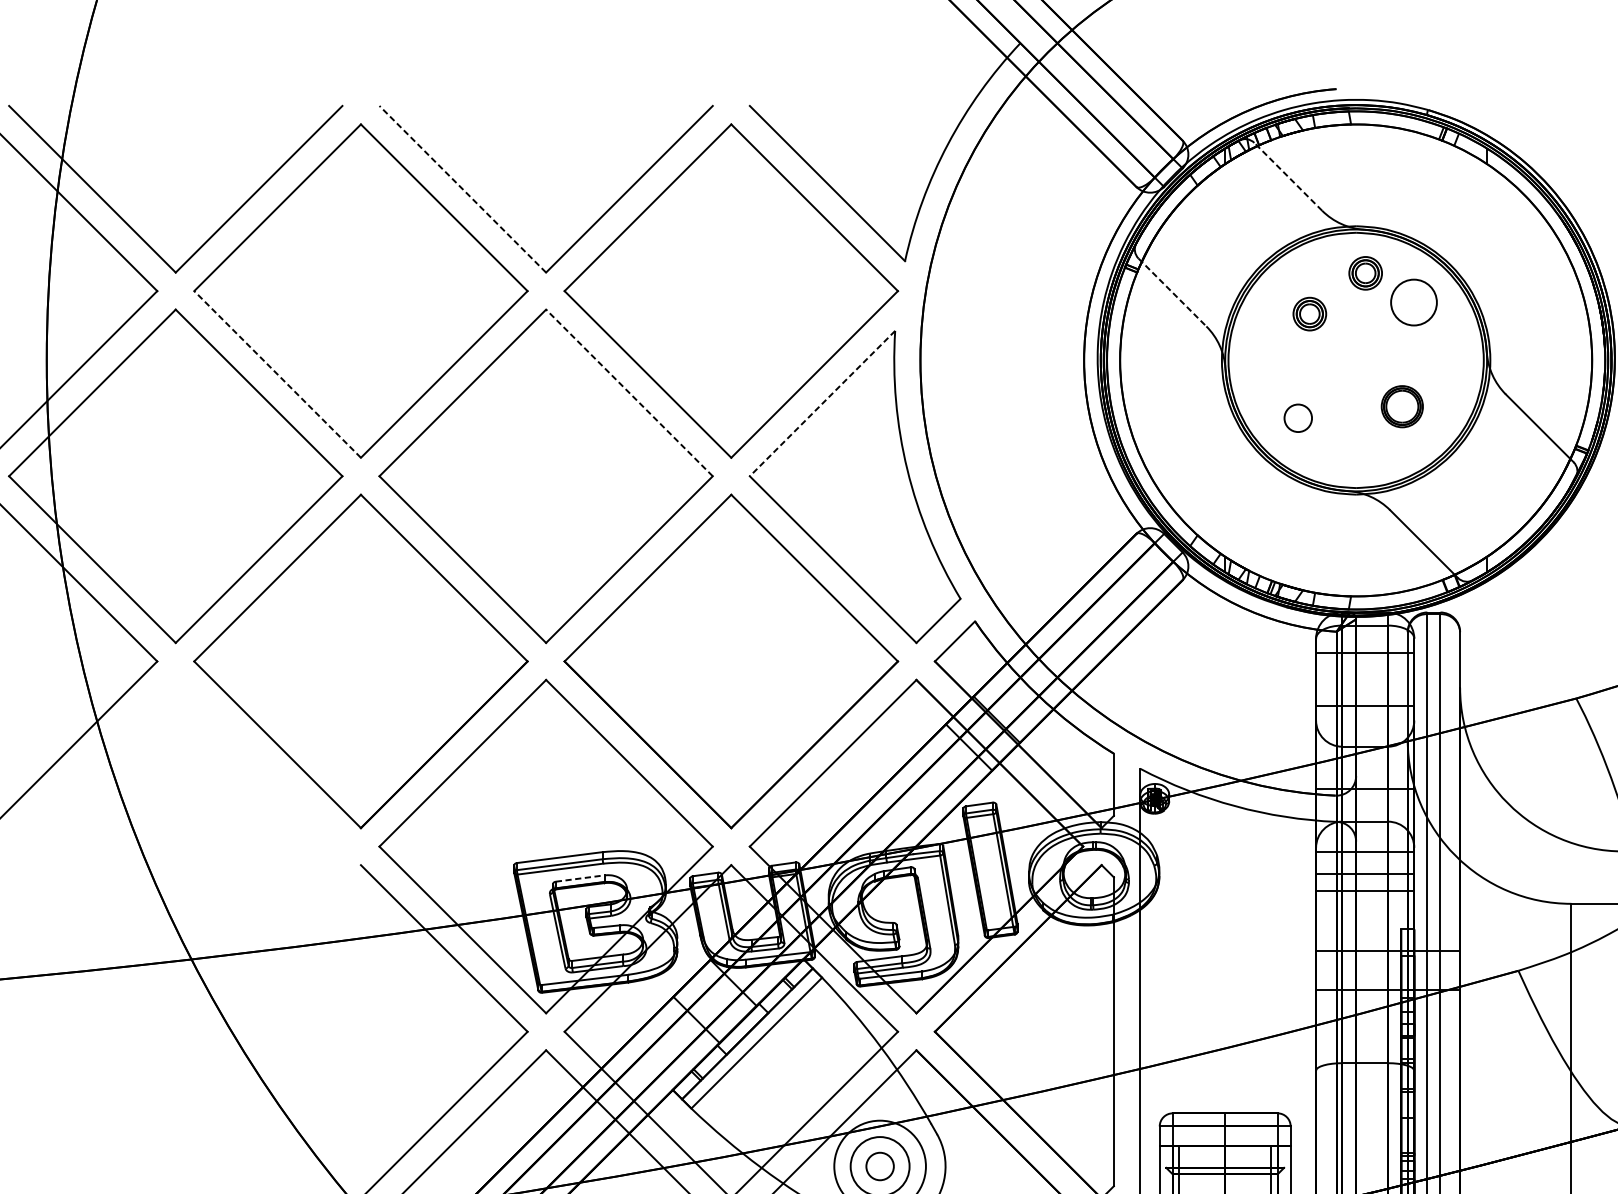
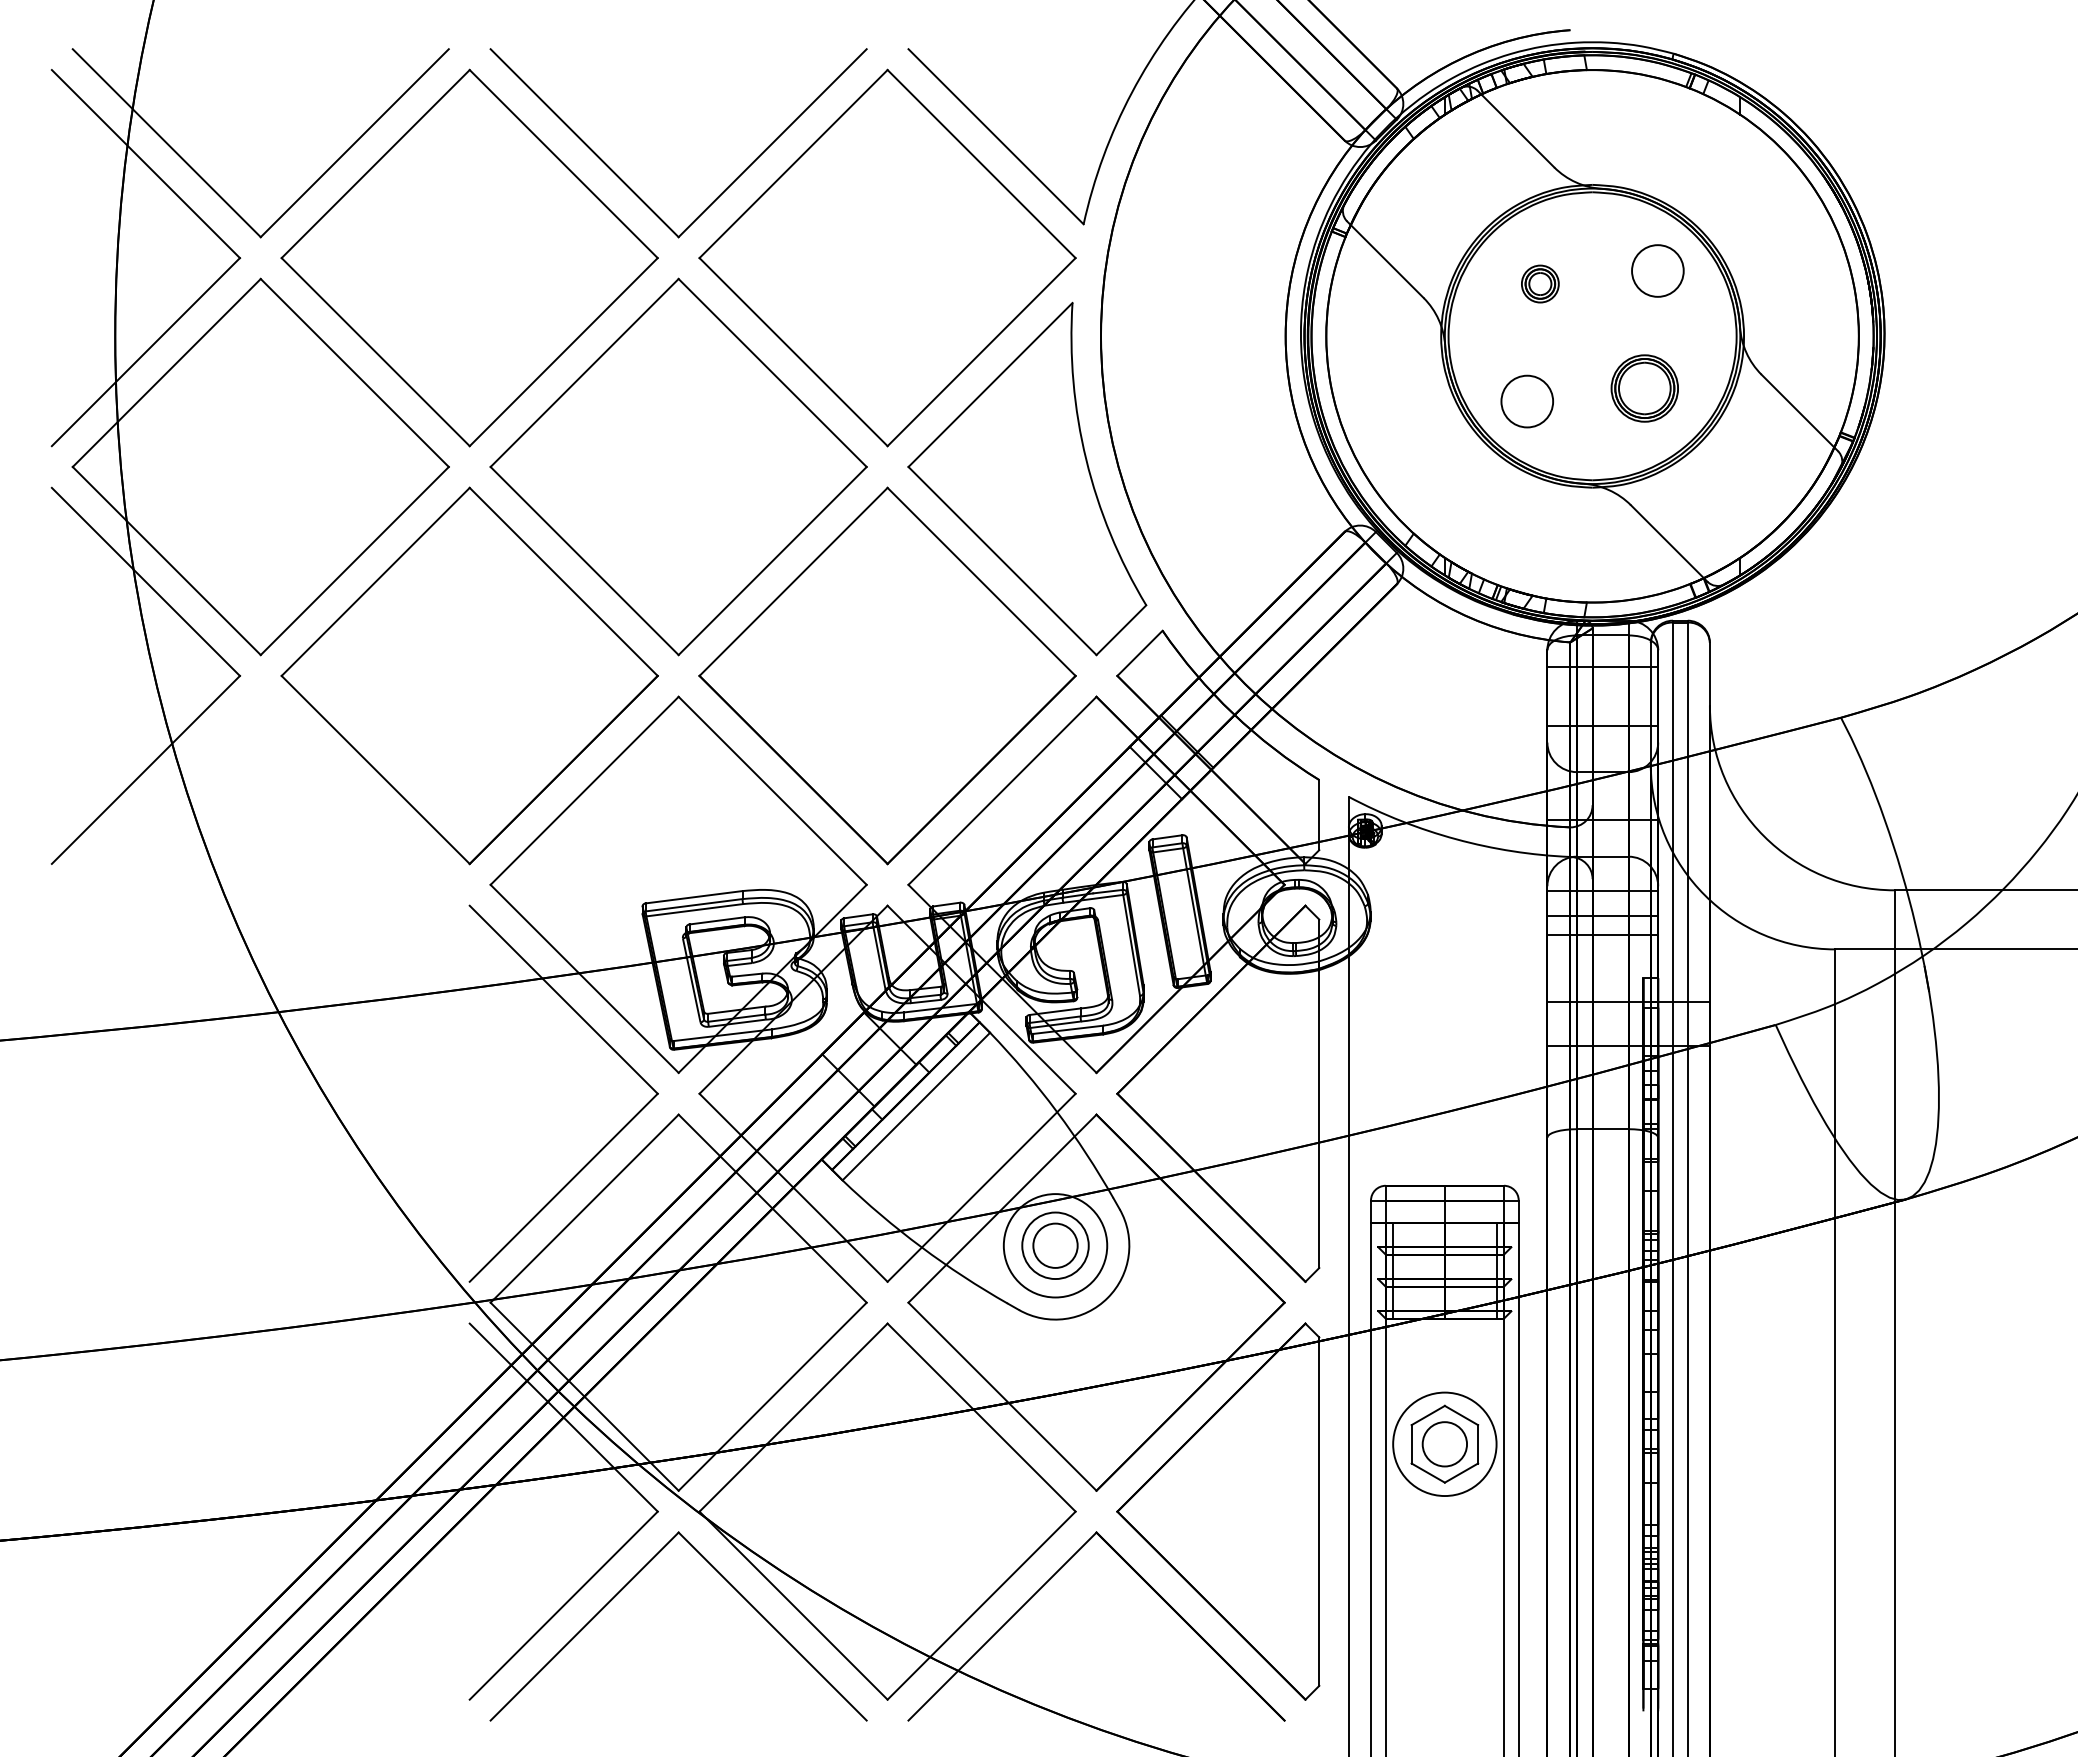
line: (1287, 176) -> (1515, 128), dashed -> solid
line: (462, 189) -> (584, 143), dashed -> solid
part: (1365, 272) -> (1603, 237), removed
line: (1172, 293) -> (1385, 260), dashed -> solid
line: (277, 374) -> (375, 352), dashed -> solid
line: (629, 392) -> (772, 372), dashed -> solid
line: (822, 403) -> (990, 384), dashed -> solid
part: (1402, 406) -> (1644, 388), size x1.43
circle: (1298, 418) -> (1527, 401), size x1.67
line: (580, 878) -> (717, 920), dashed -> solid
circle: (880, 1166) -> (1055, 1245), size x1.43

